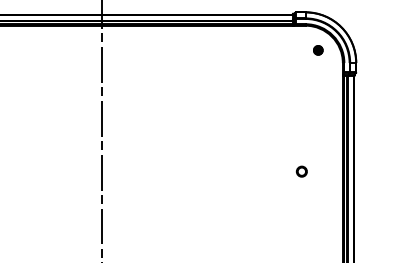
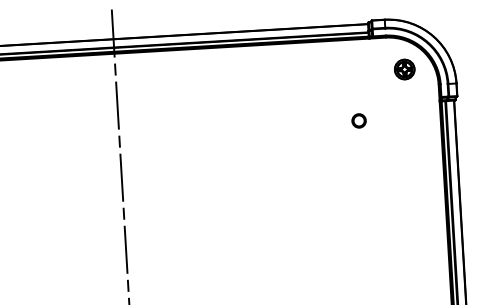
part: (318, 50) -> (405, 69), size x1.67
part: (301, 171) -> (358, 120), moved

